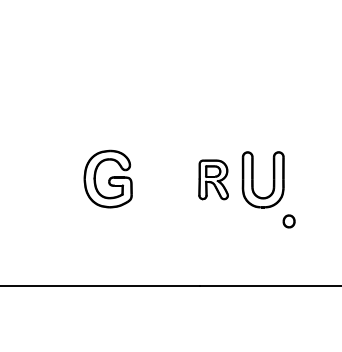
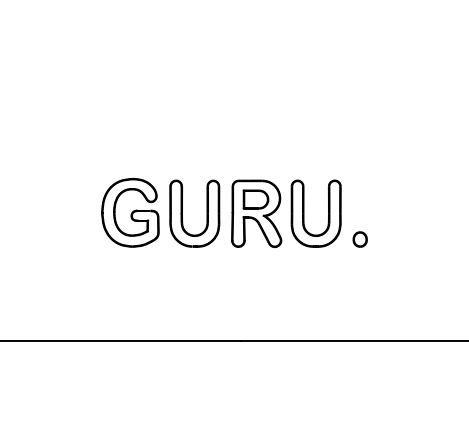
part: (151, 179) -> (182, 213), added
part: (213, 179) -> (256, 213), size x1.43
part: (288, 221) -> (359, 239), moved

